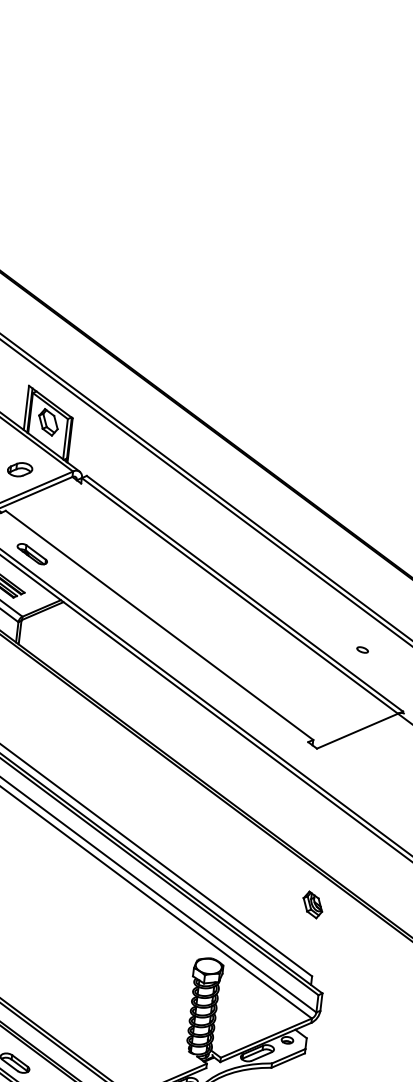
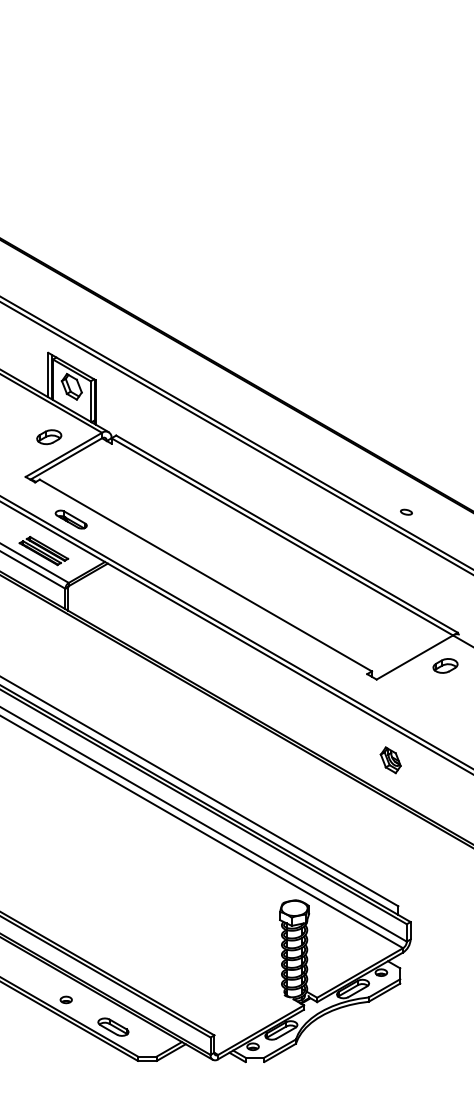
part: (362, 649) -> (406, 511), moved
part: (387, 742) -> (445, 665), added
part: (312, 905) -> (390, 760), moved

